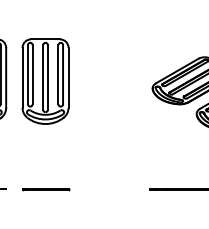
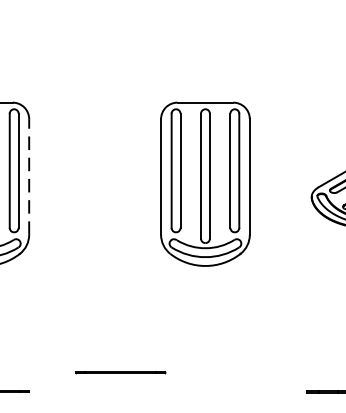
line: (6, 77) -> (29, 176), solid -> dashed
part: (45, 81) -> (205, 183), moved
line: (46, 189) -> (122, 373), moved

